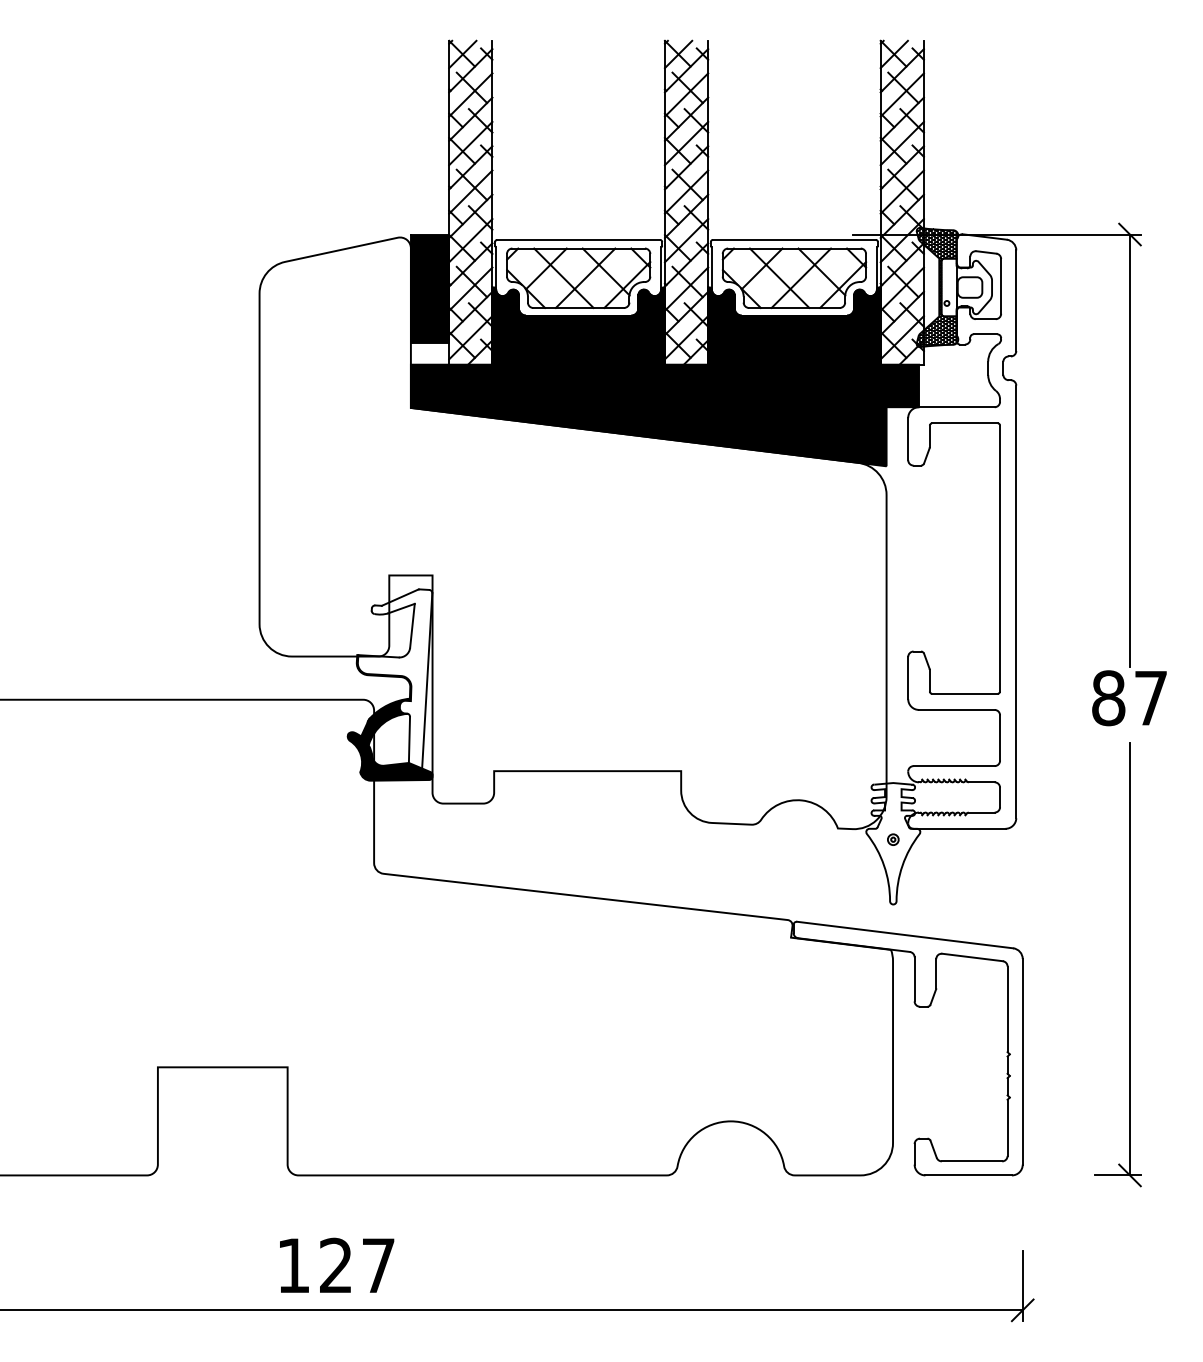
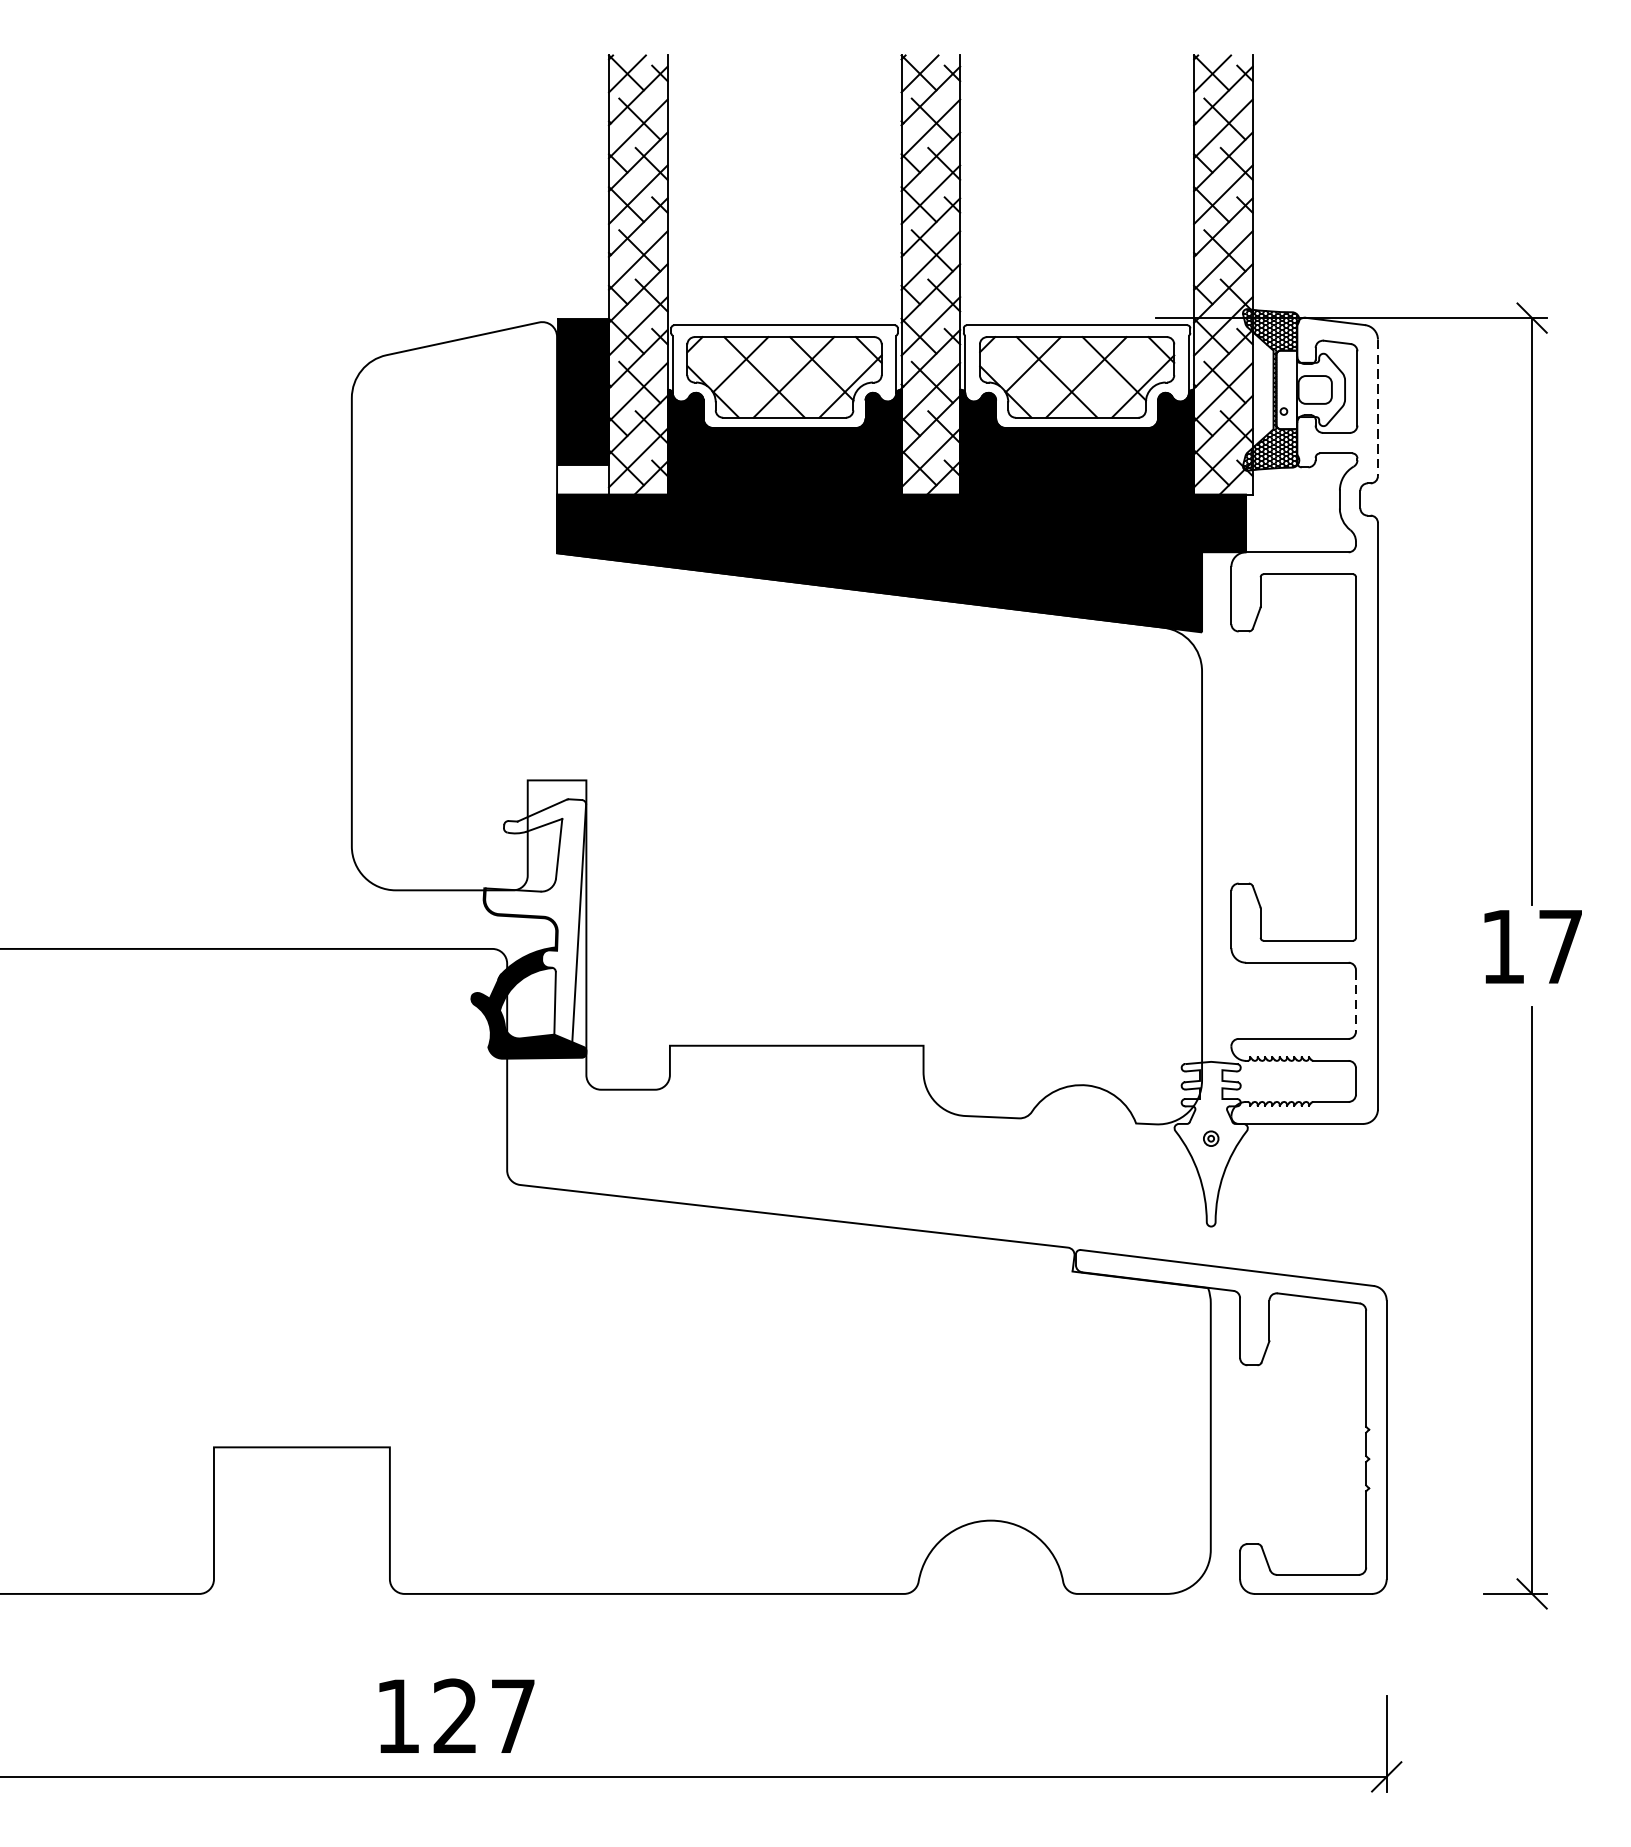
line: (1016, 301) -> (1378, 408), solid -> dashed
text: (1108, 698) -> (1502, 947), 87 -> 17
line: (1000, 738) -> (1356, 1001), solid -> dashed

